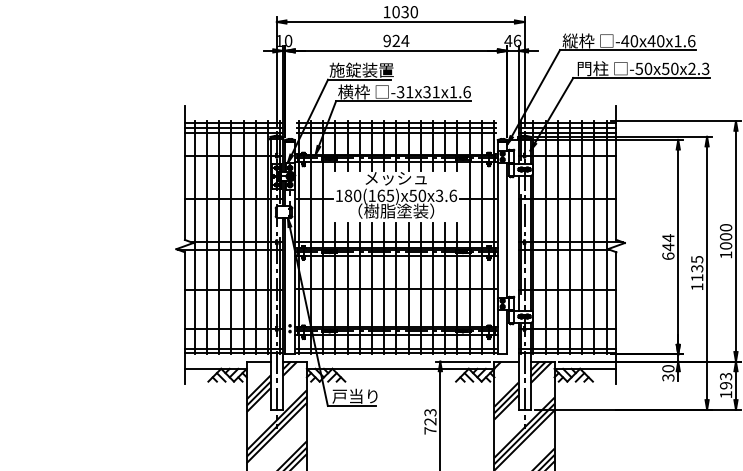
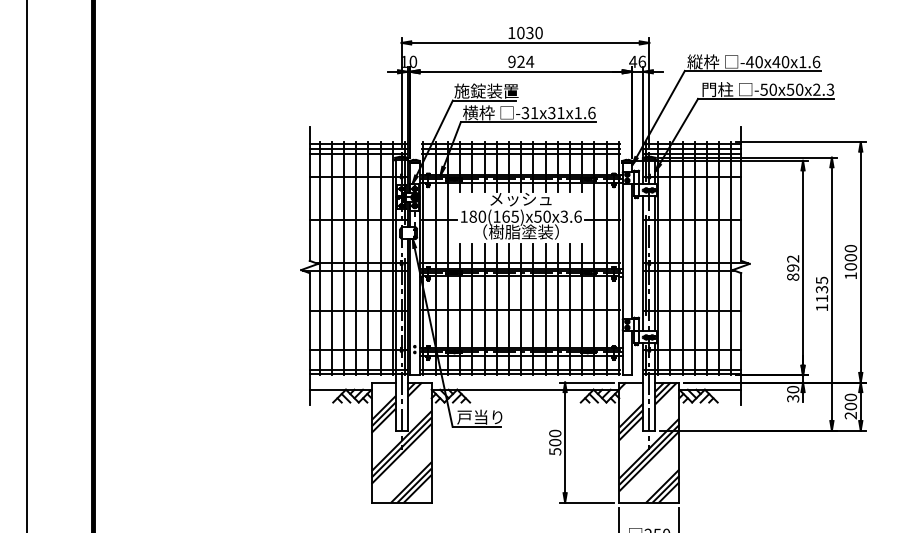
text: (668, 246) -> (793, 267), 644 -> 892
text: (725, 385) -> (850, 406), 193 -> 200
text: (430, 421) -> (555, 442), 723 -> 500

